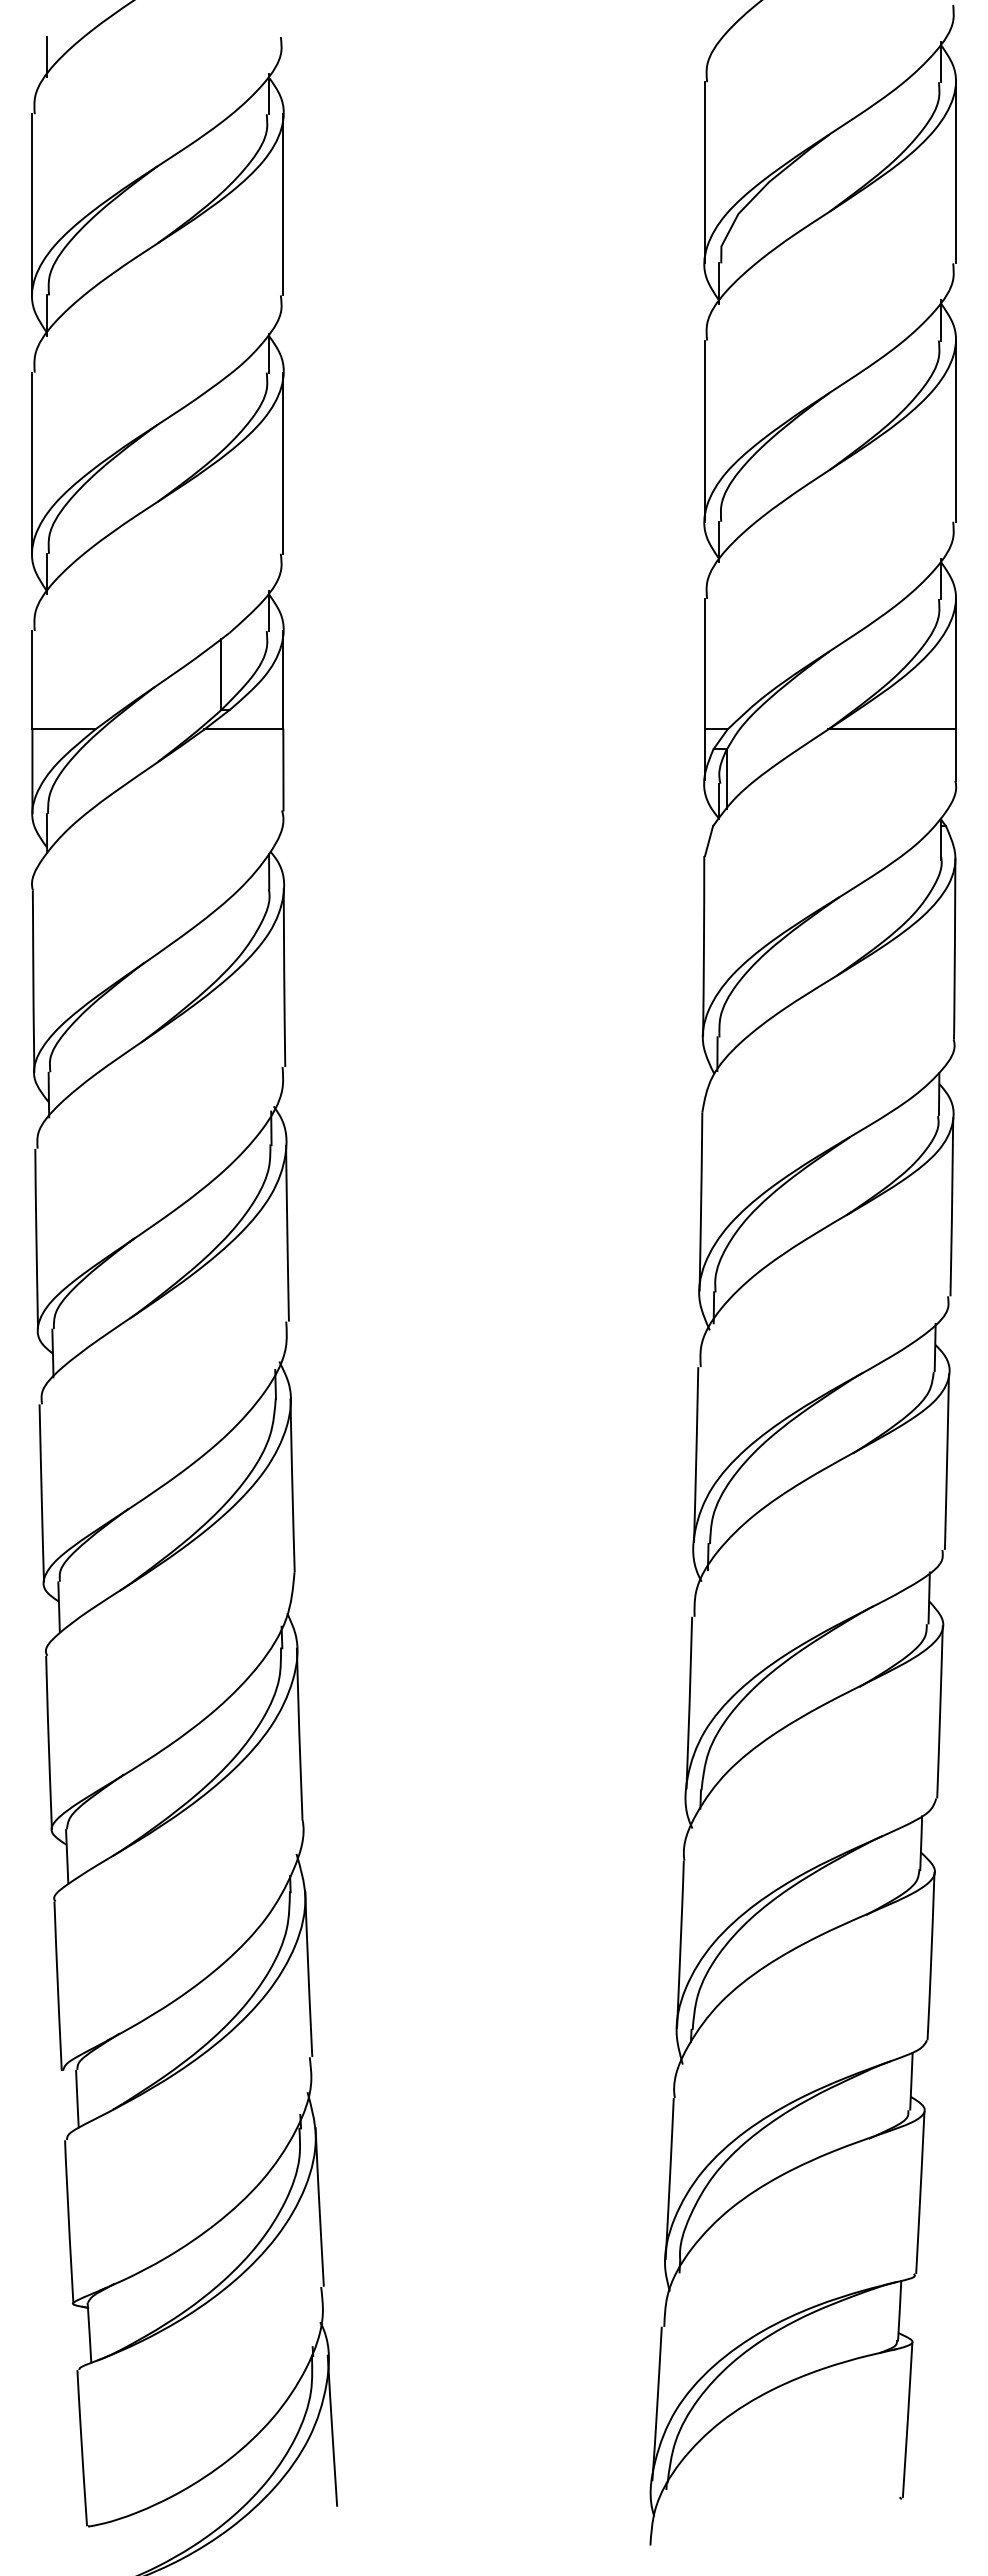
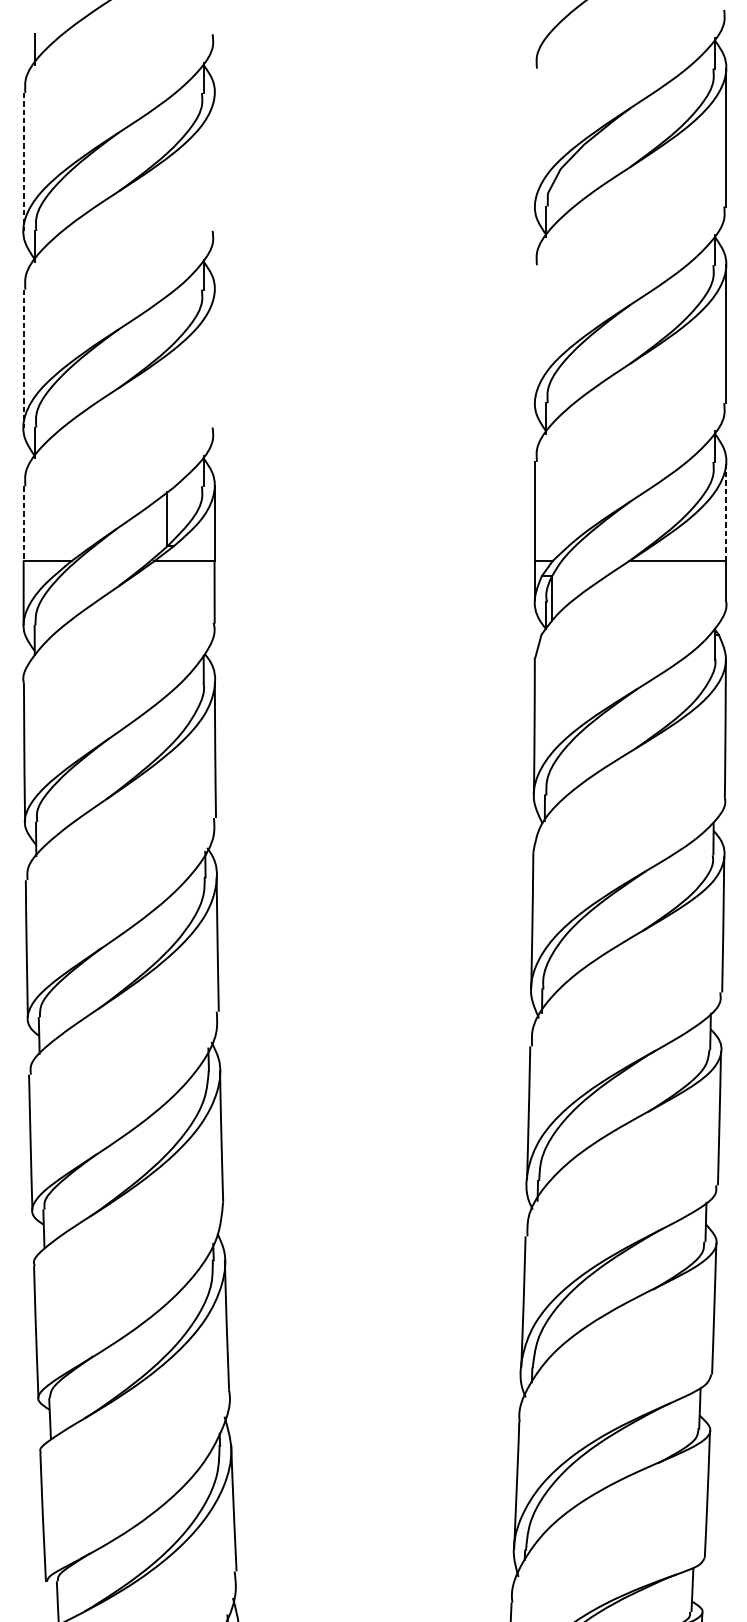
line: (704, 172) -> (535, 137), removed
line: (32, 204) -> (23, 161), solid -> dashed
line: (283, 204) -> (214, 161), removed
line: (704, 430) -> (535, 333), removed
line: (283, 462) -> (214, 358), removed
line: (32, 463) -> (23, 358), solid -> dashed
line: (955, 663) -> (725, 510), solid -> dashed
line: (32, 680) -> (23, 523), solid -> dashed

